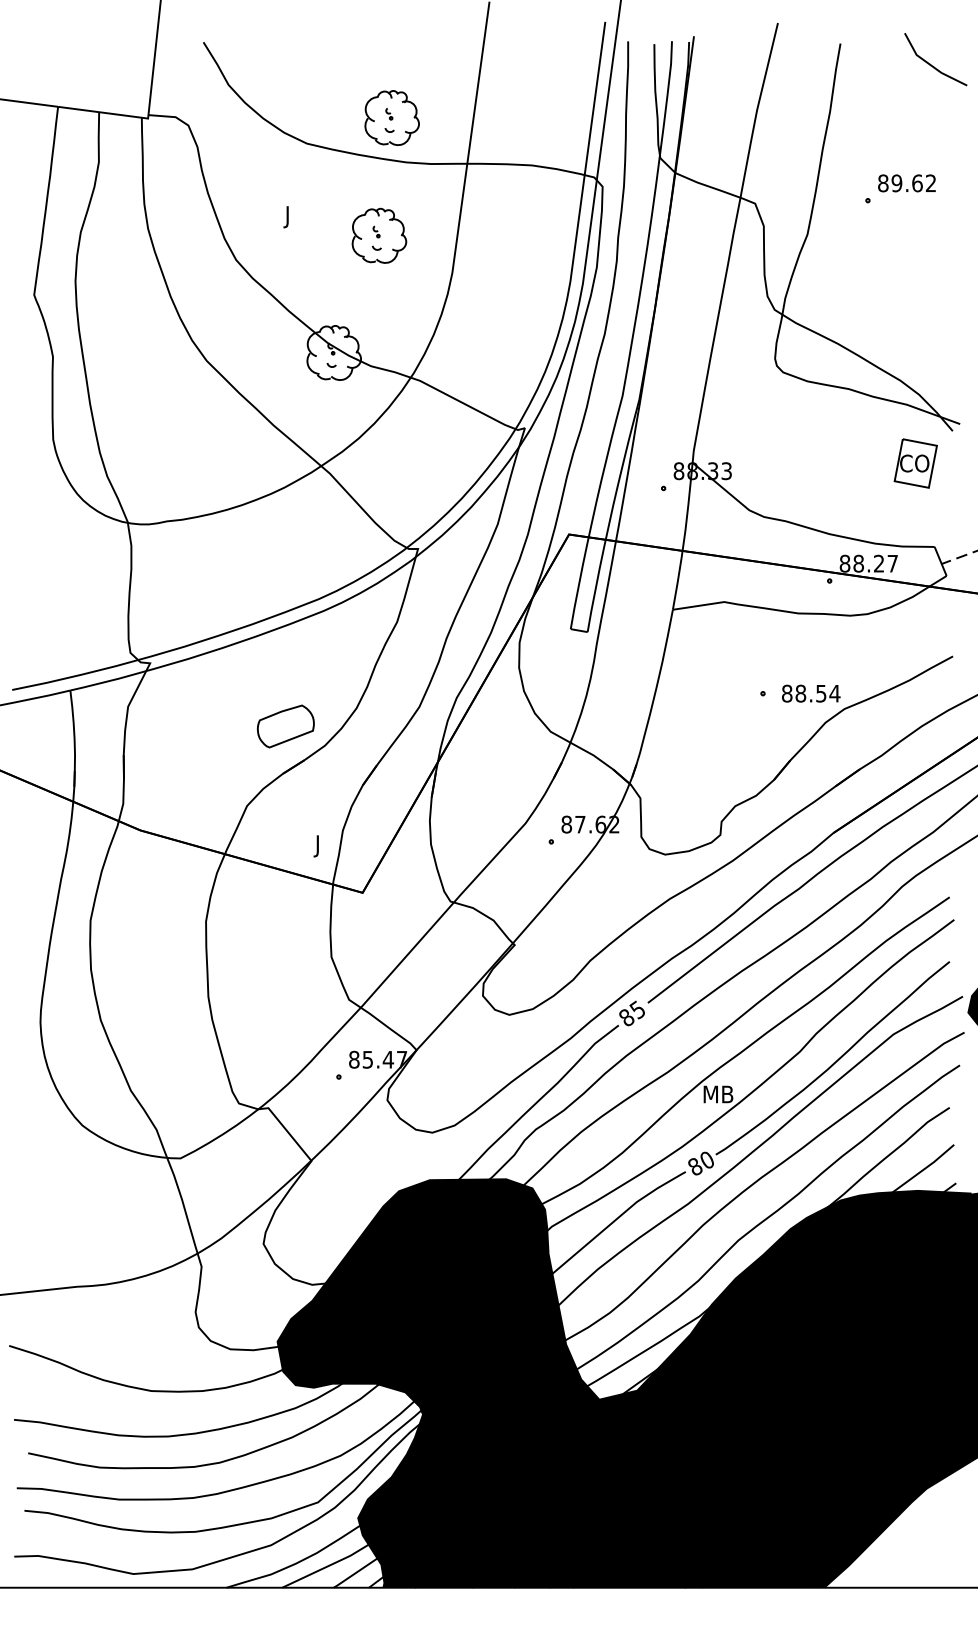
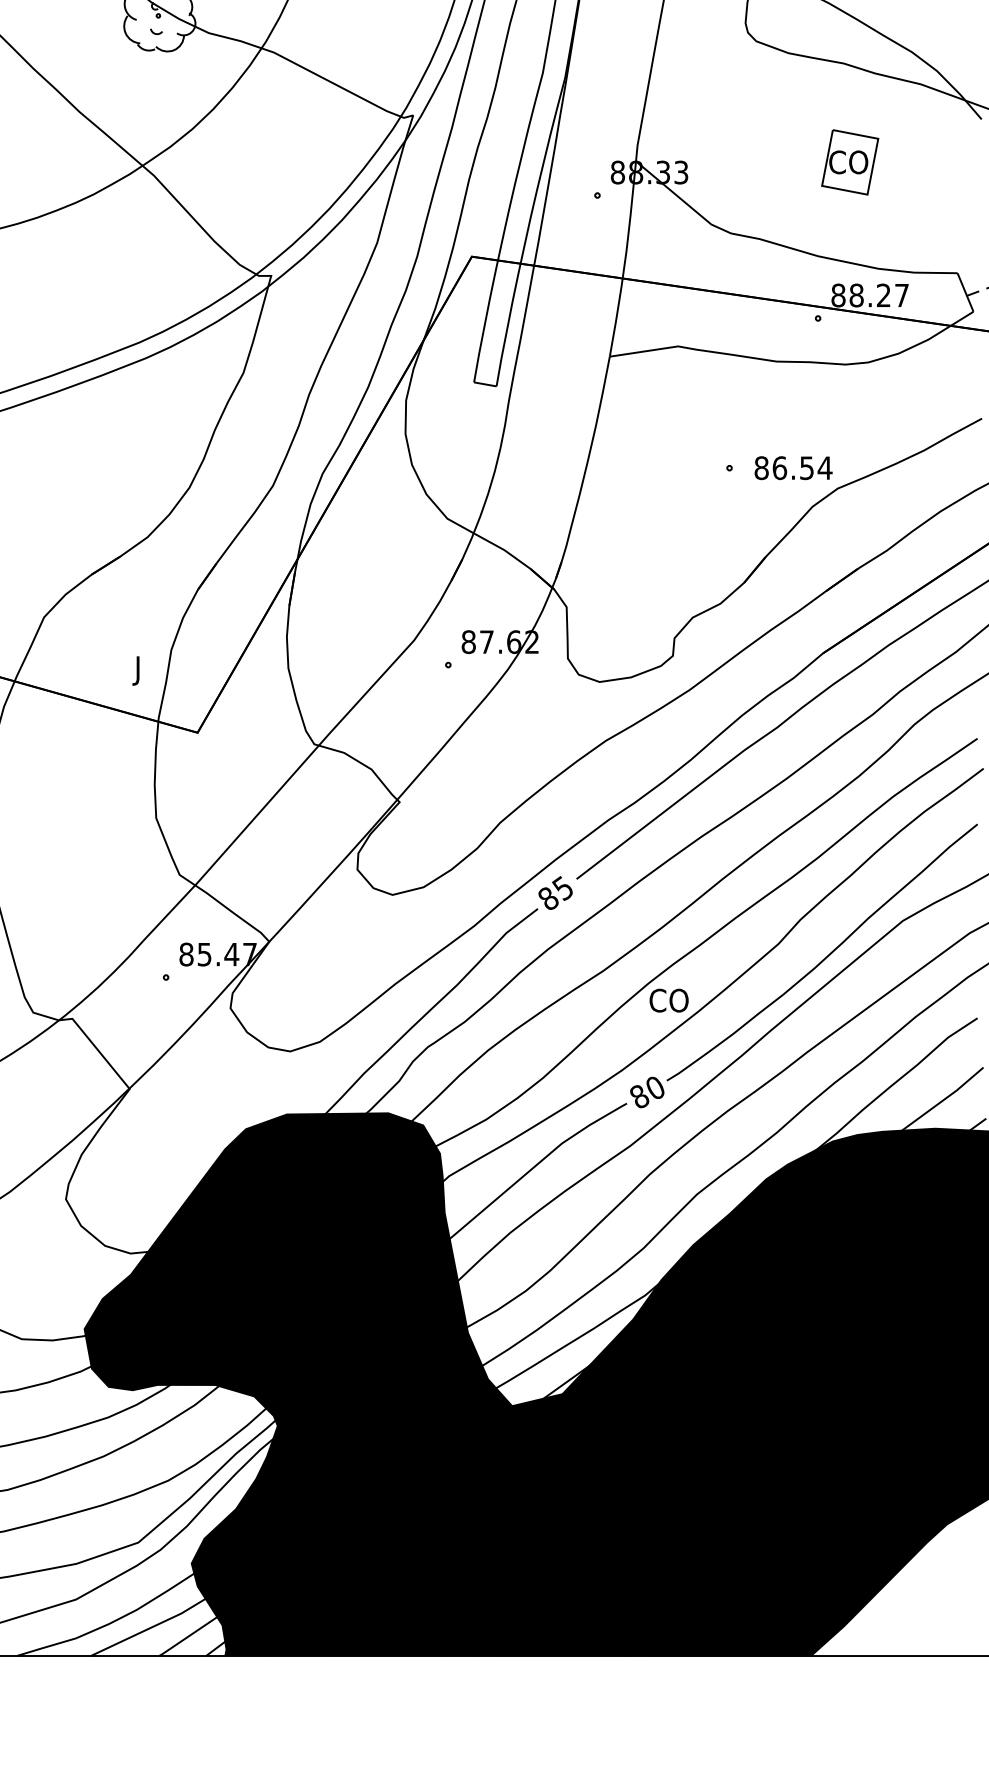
part: (915, 463) -> (849, 162), moved
text: (800, 693) -> (779, 467), 88.54 -> 86.54
part: (285, 726) -> (95, 511), removed
text: (717, 1094) -> (669, 1000), MB -> CO

